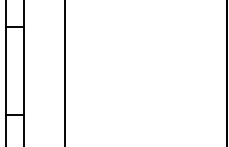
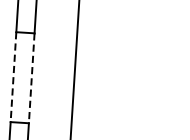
line: (5, 71) -> (13, 77), solid -> dashed
line: (23, 71) -> (31, 78), solid -> dashed

